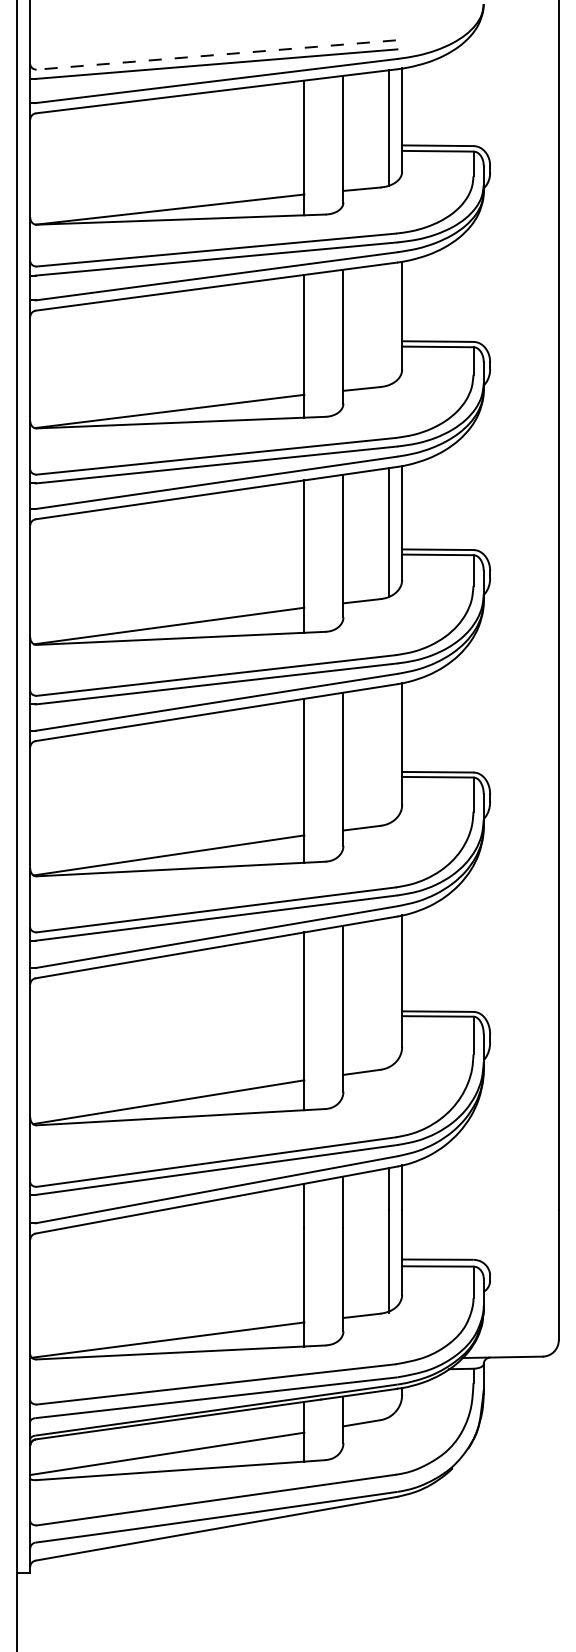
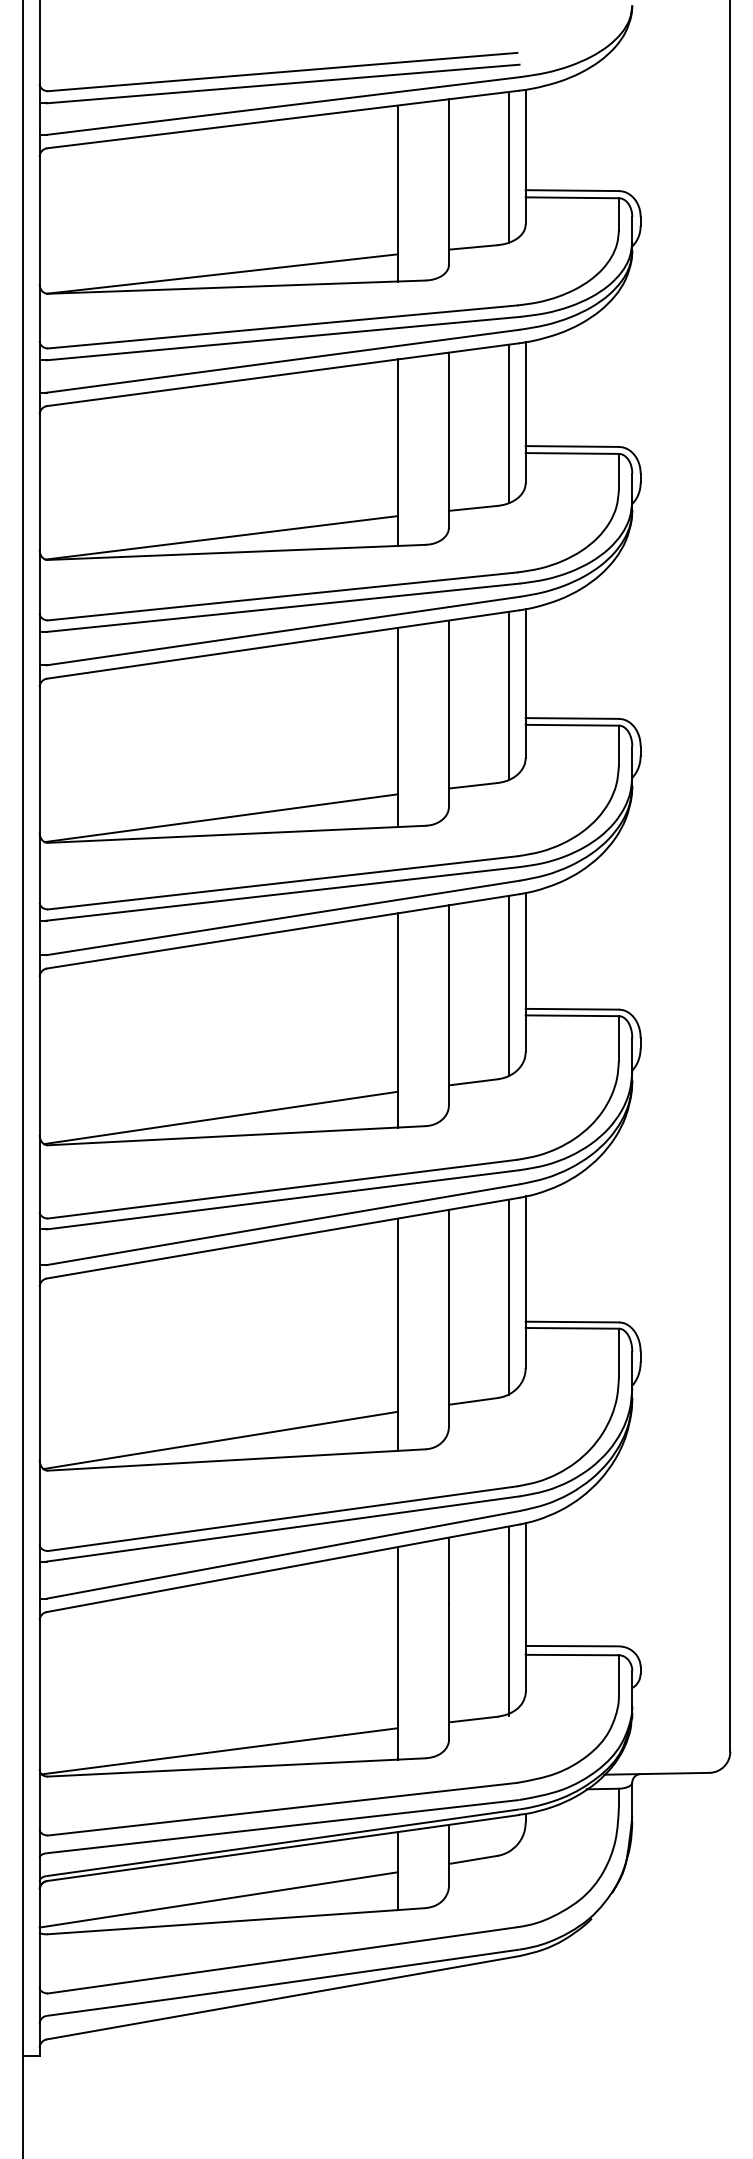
line: (215, 55) -> (281, 72), dashed -> solid
line: (389, 324) -> (509, 424), added
line: (389, 754) -> (509, 986), added
line: (389, 992) -> (509, 1297), added

